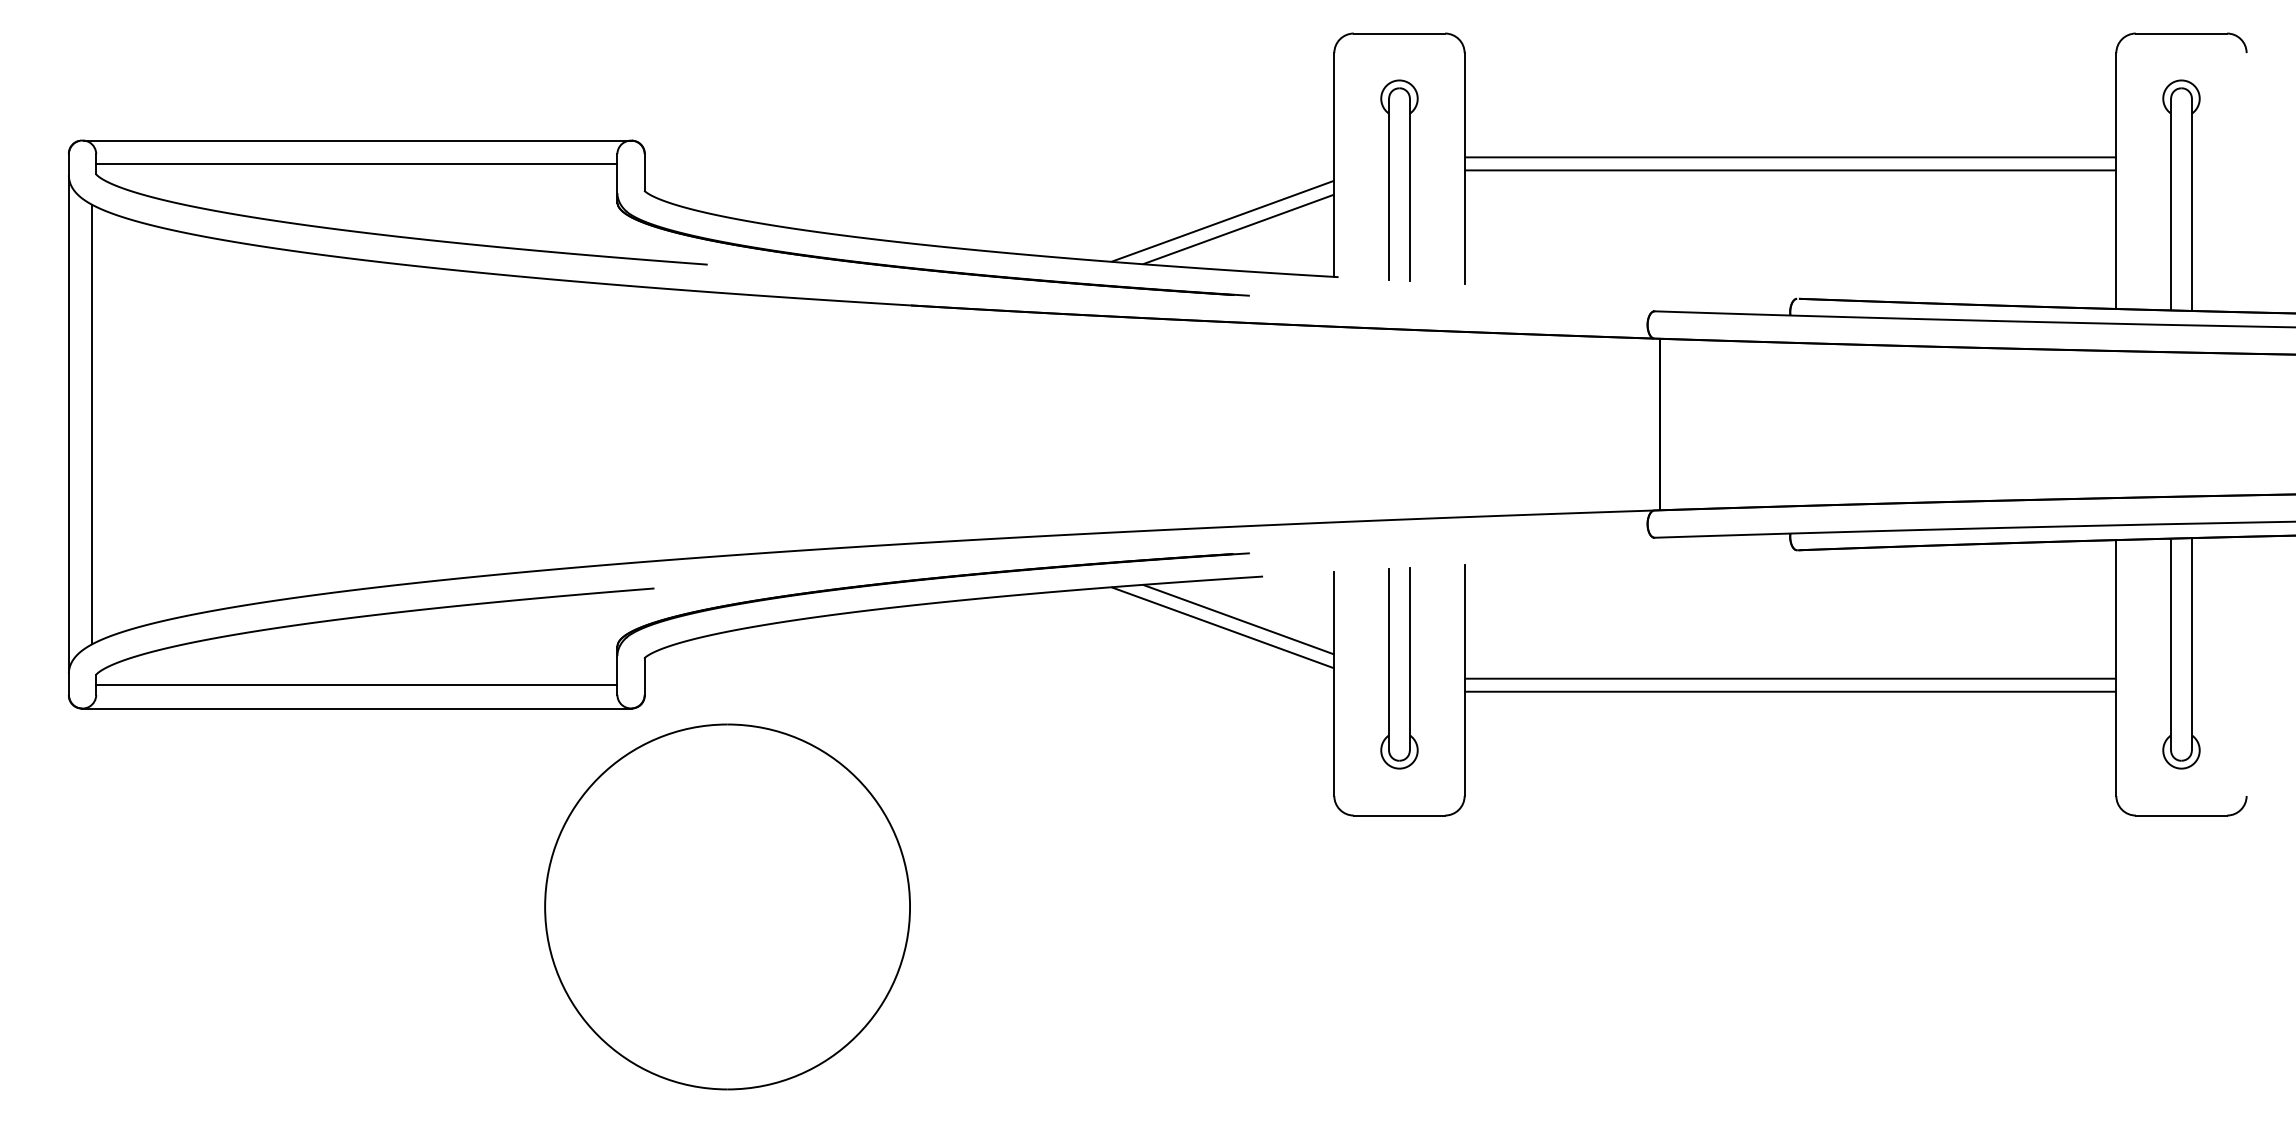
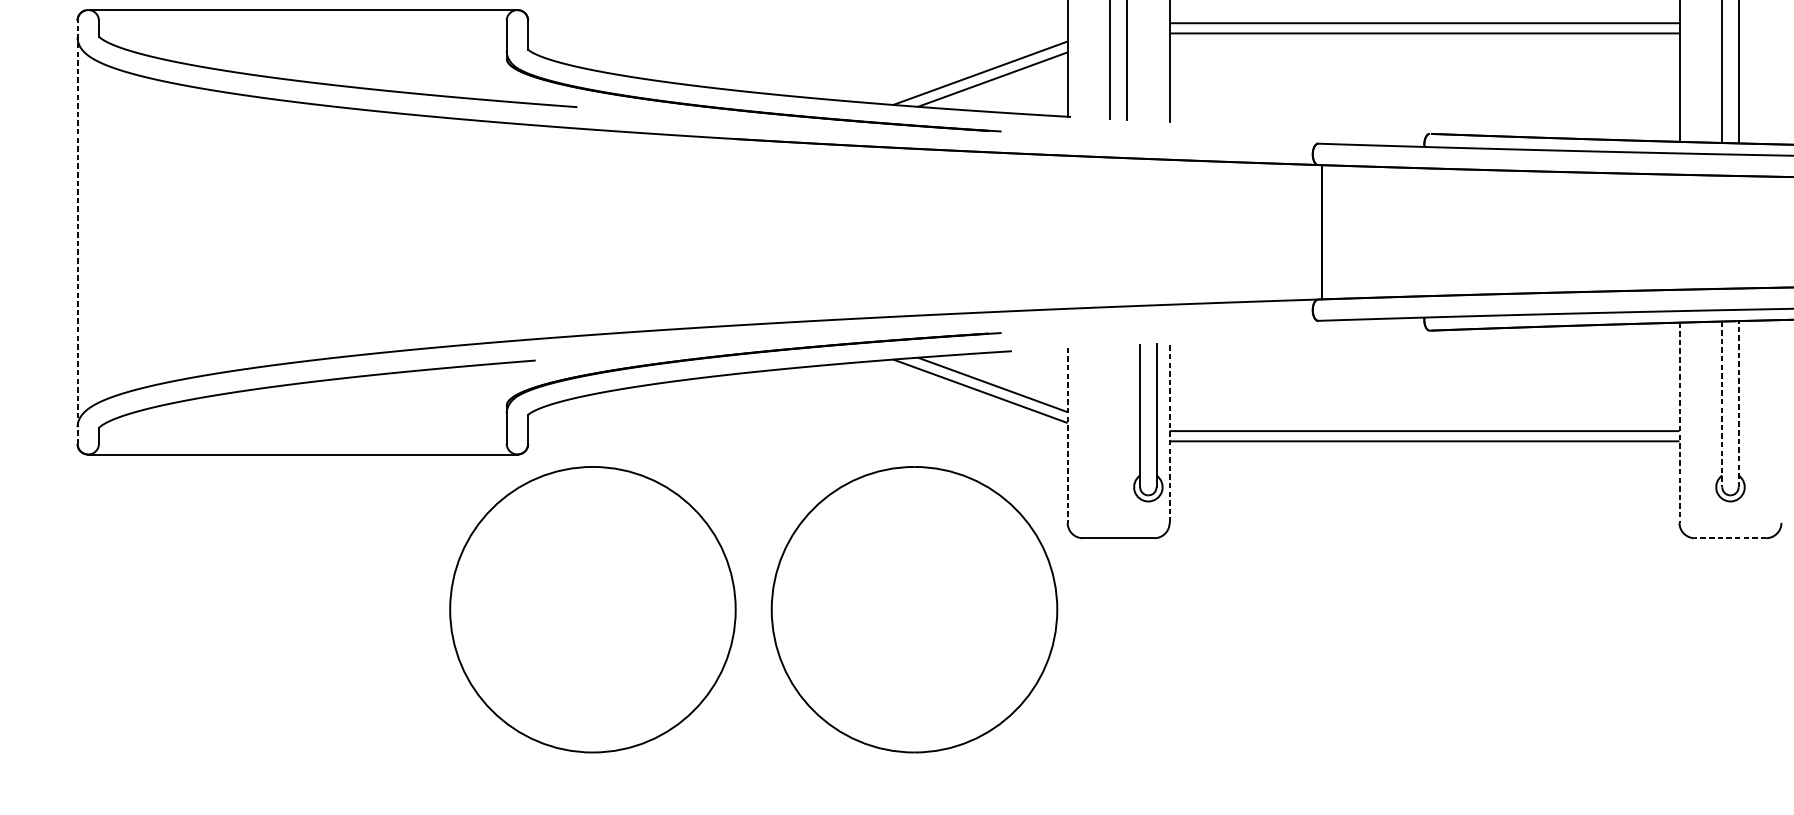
line: (356, 163) -> (302, 28), removed
line: (68, 424) -> (77, 232), solid -> dashed
line: (92, 424) -> (96, 232), removed
line: (2191, 643) -> (1738, 403), solid -> dashed
line: (2171, 644) -> (1722, 404), solid -> dashed
part: (1389, 668) -> (1140, 423), moved
line: (2116, 668) -> (1679, 423), solid -> dashed
line: (1464, 680) -> (1169, 432), solid -> dashed
line: (1334, 684) -> (1067, 435), solid -> dashed
line: (356, 685) -> (302, 436), removed
line: (2181, 815) -> (1730, 538), solid -> dashed
part: (1138, 906) -> (914, 609), added

